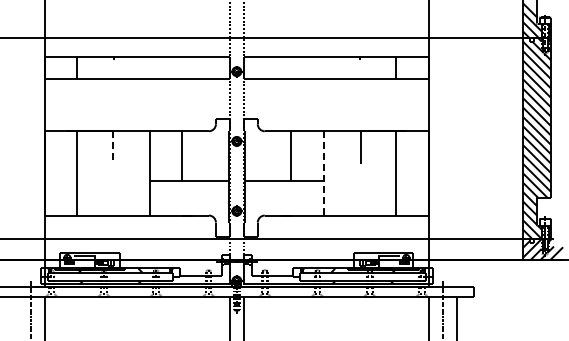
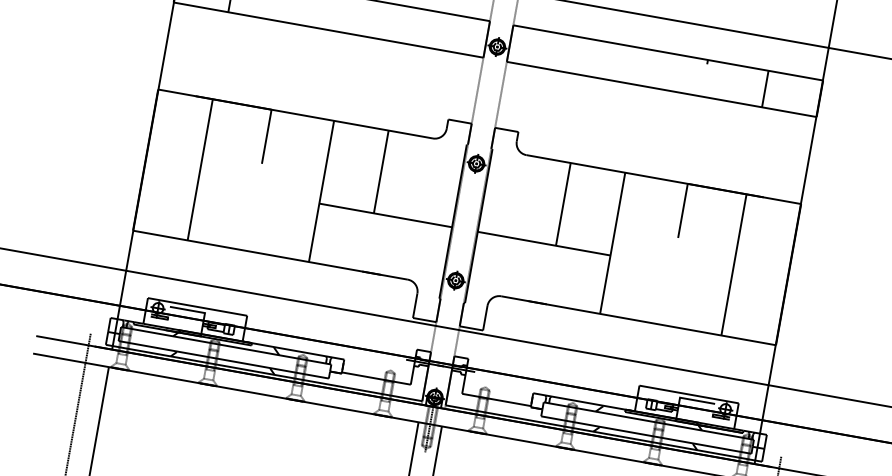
line: (112, 147) -> (266, 136), dashed -> solid
line: (323, 173) -> (612, 243), dashed -> solid

